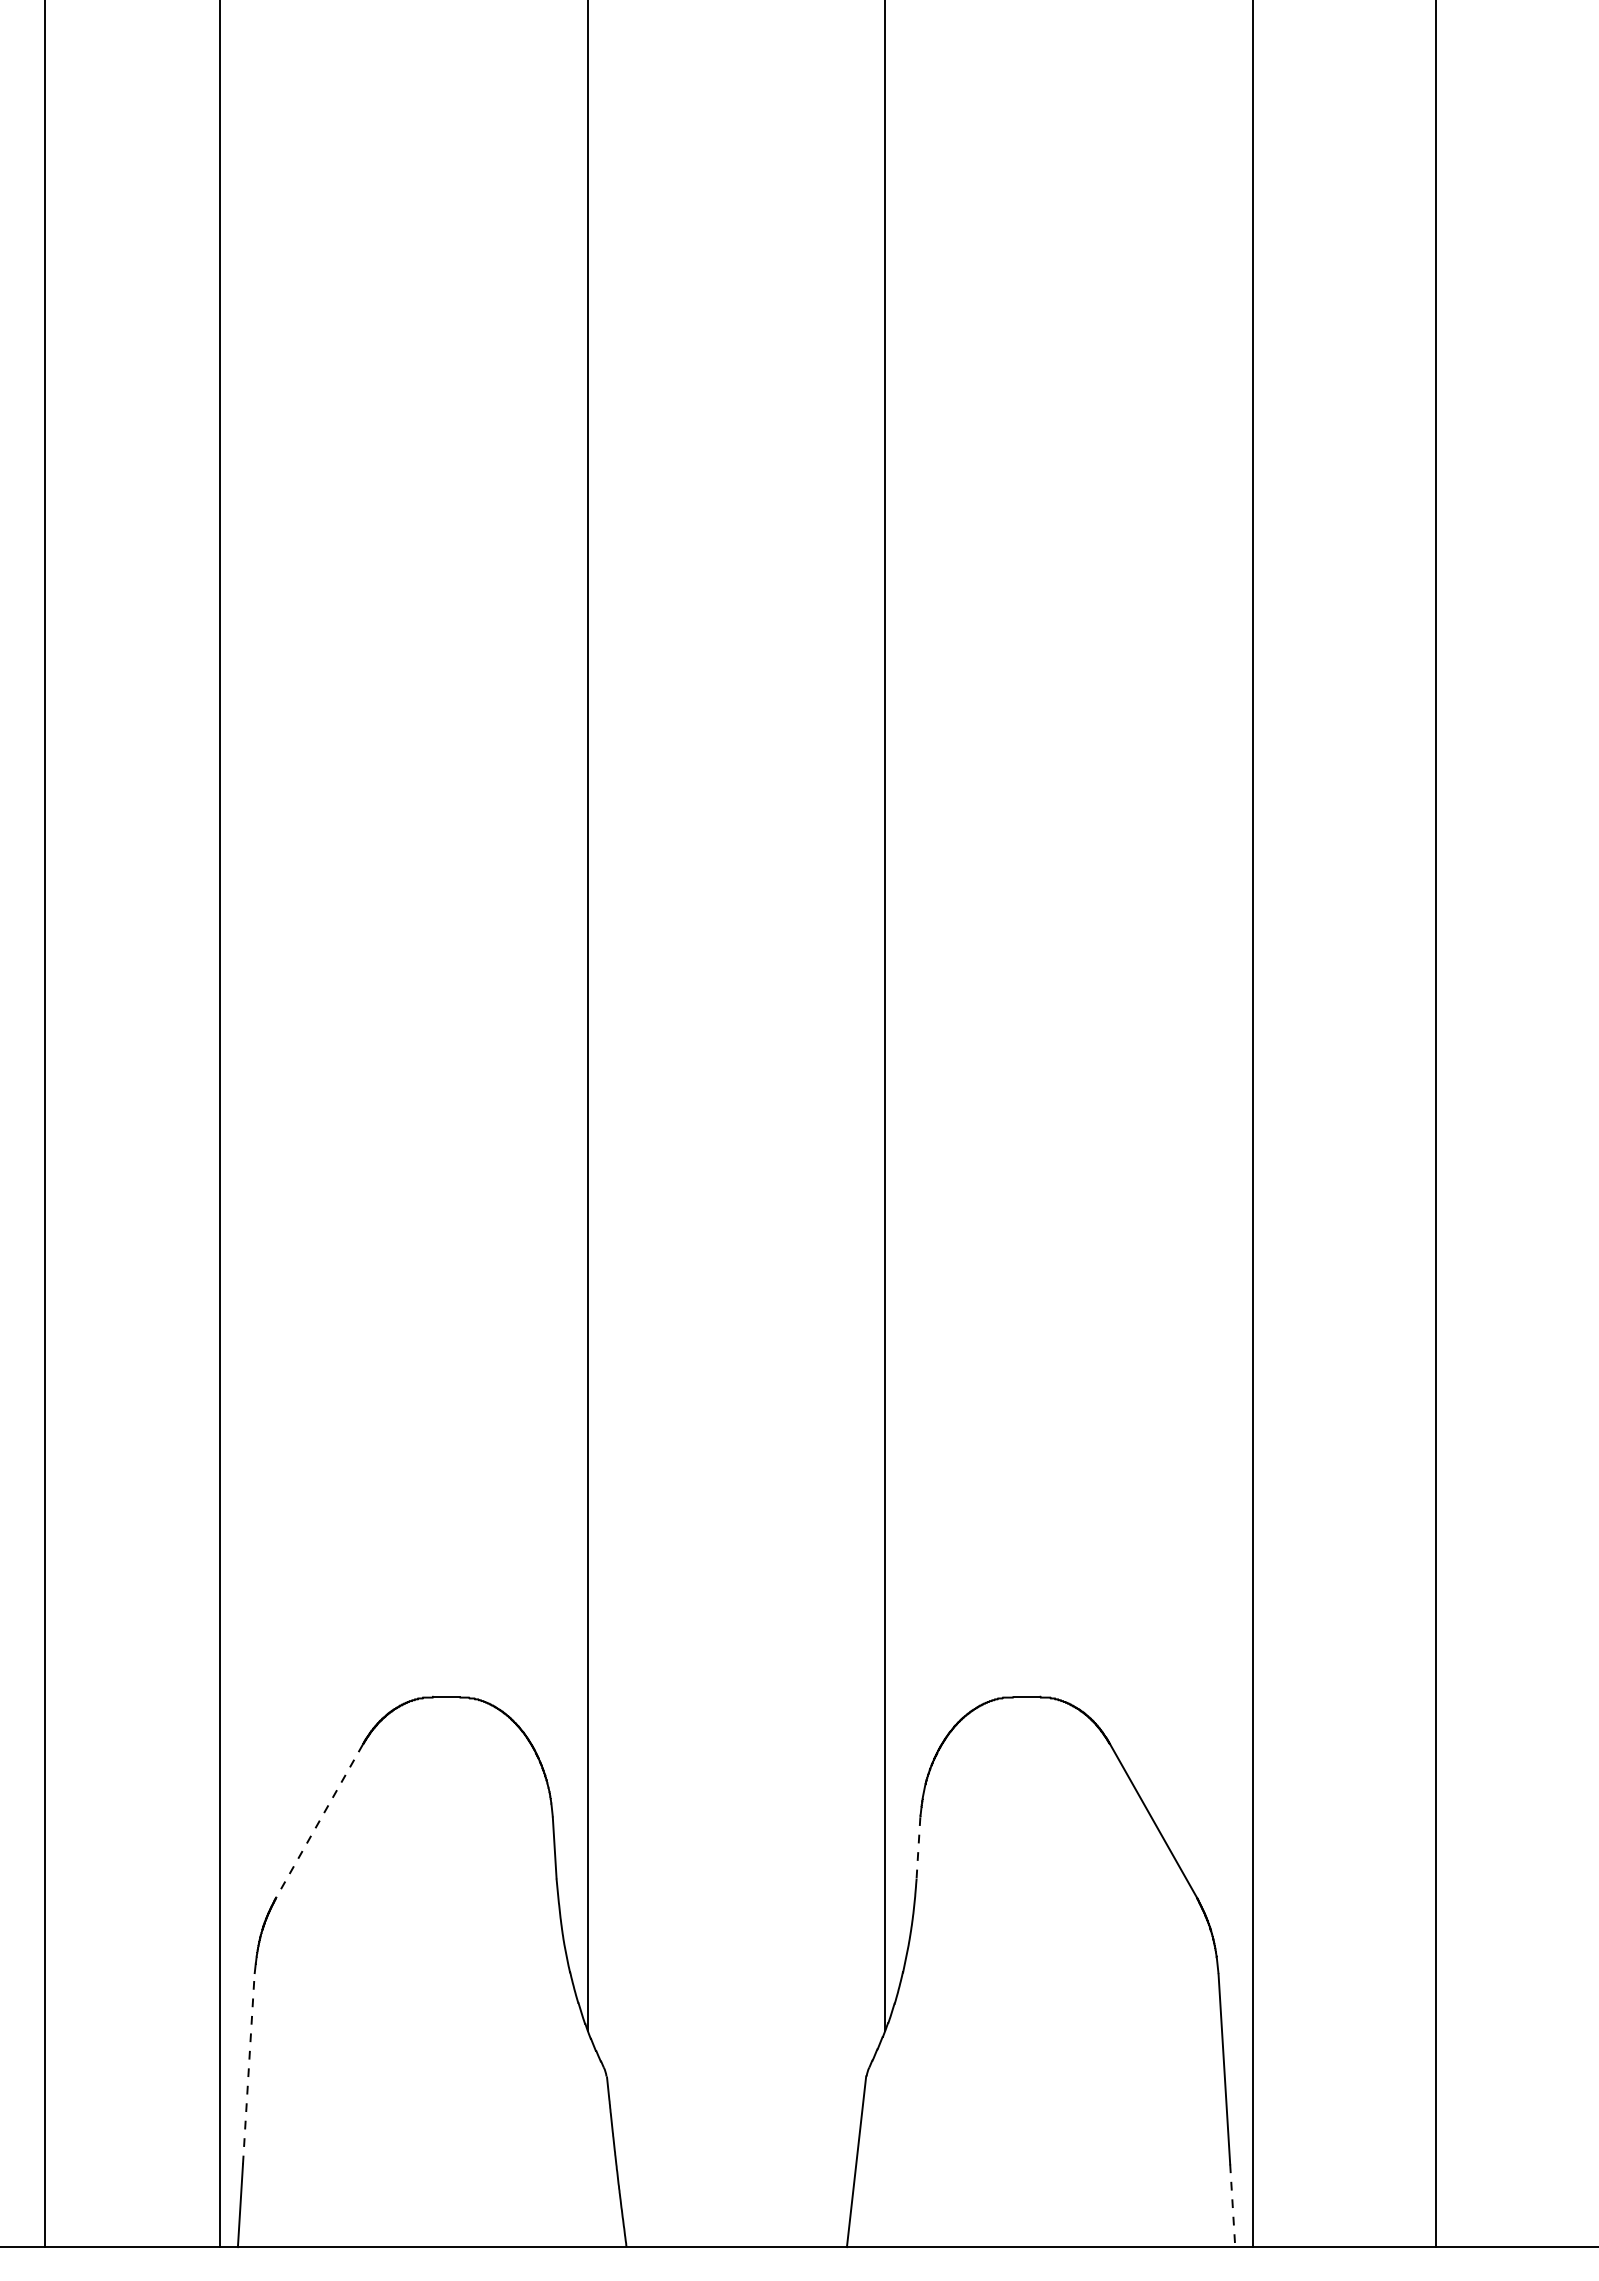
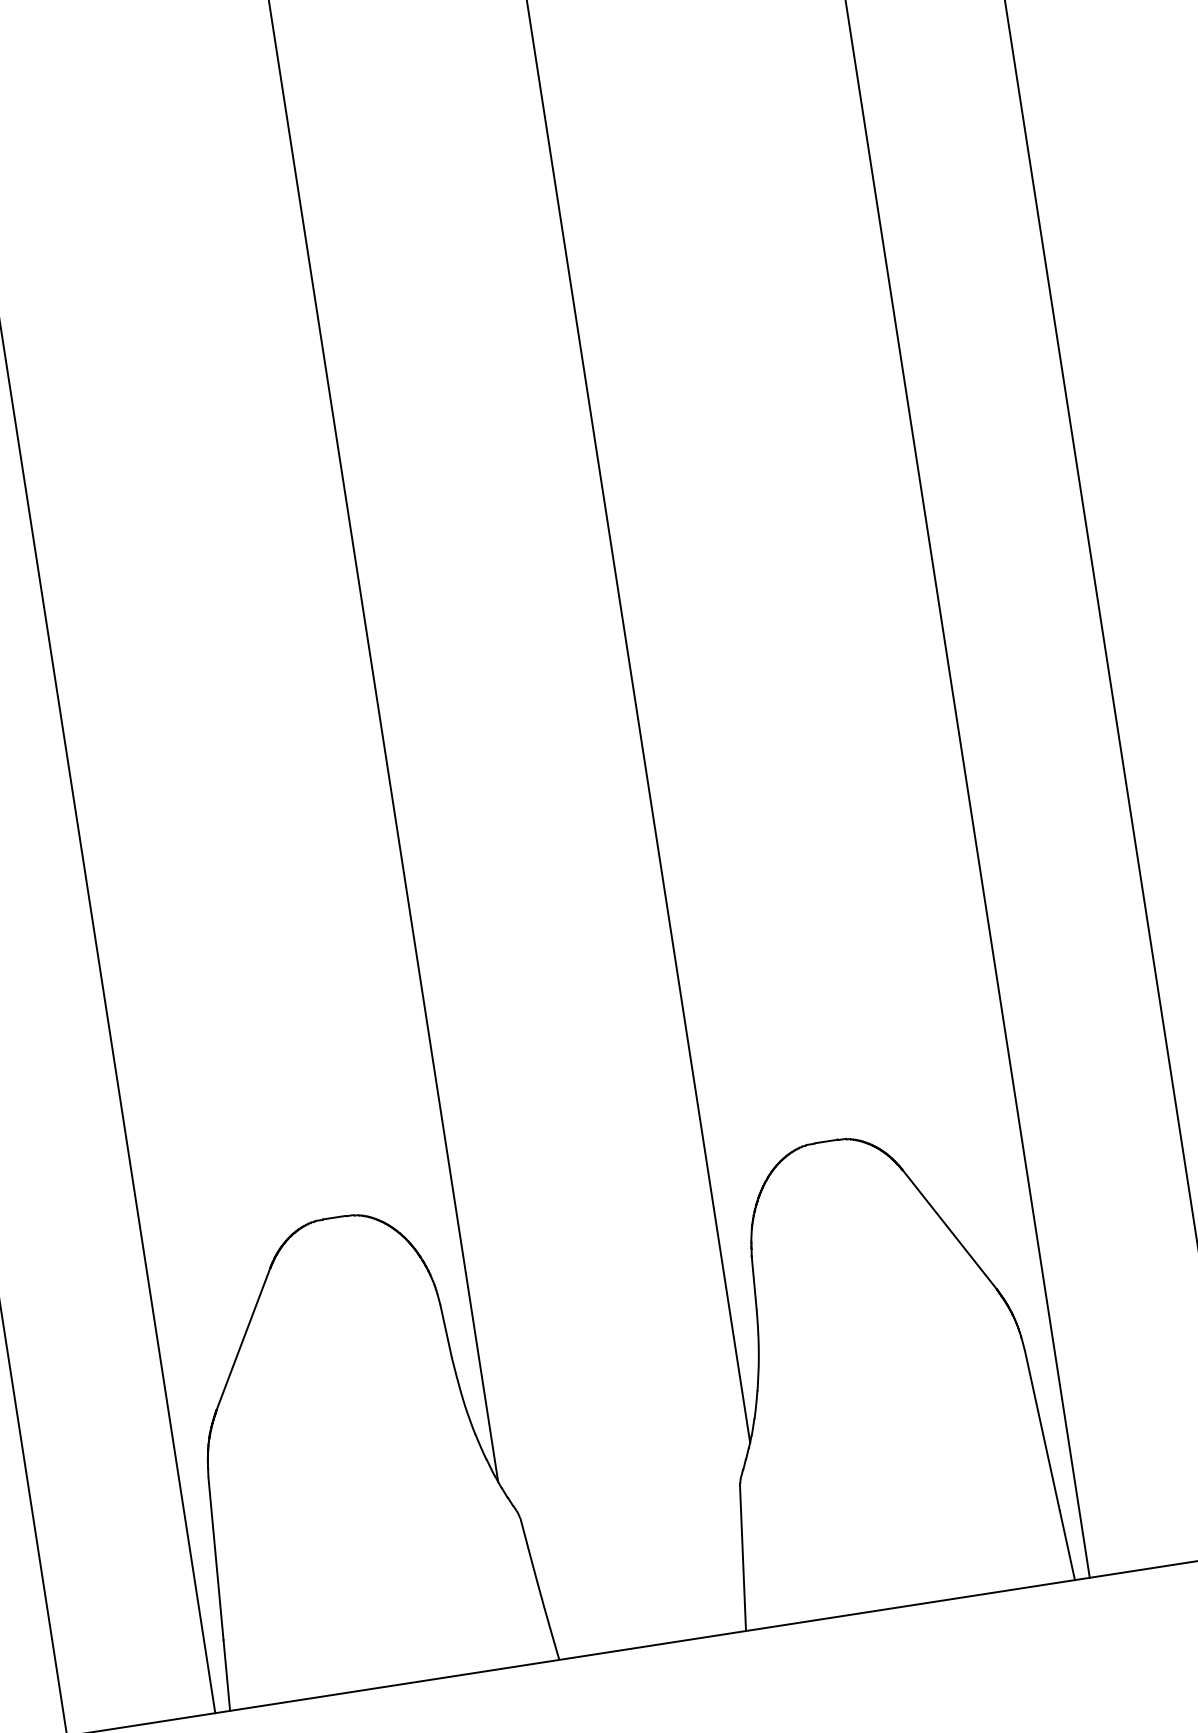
line: (319, 1820) -> (243, 1338), dashed -> solid
line: (918, 1847) -> (754, 1283), dashed -> solid
line: (248, 2068) -> (215, 1558), dashed -> solid
line: (1232, 2206) -> (1067, 1546), dashed -> solid

